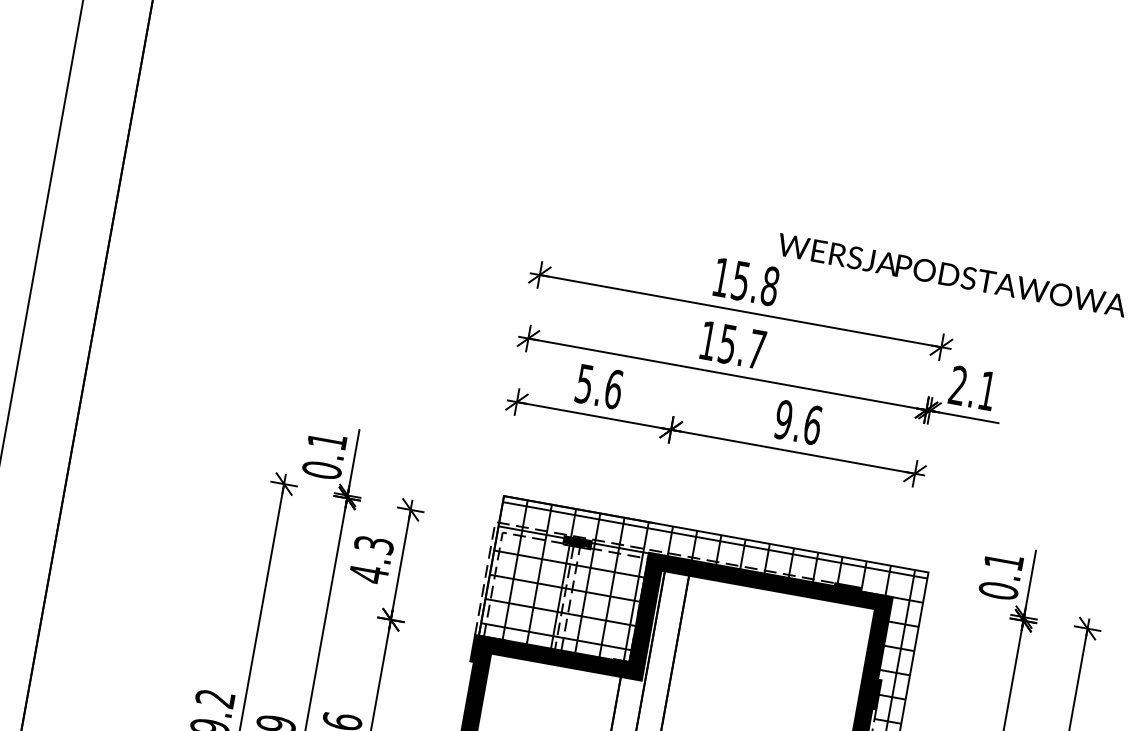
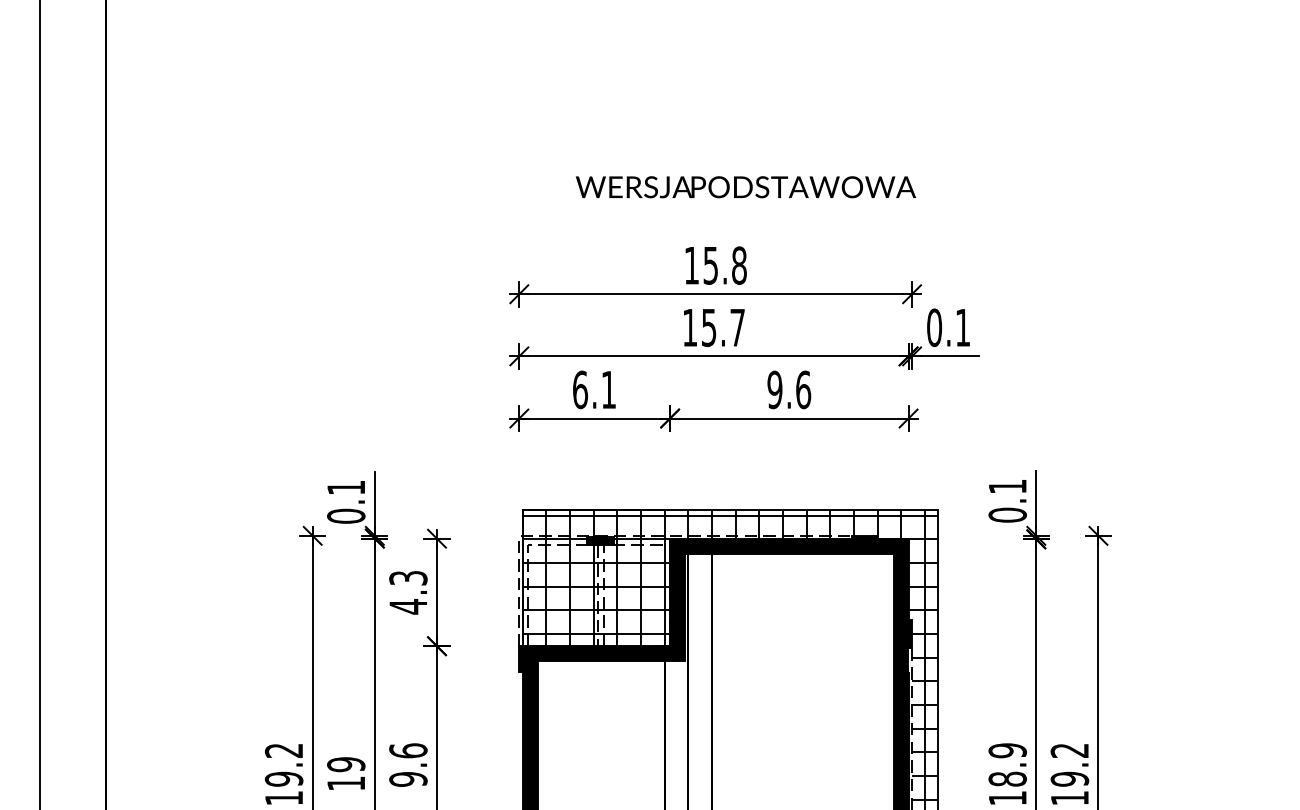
text: (951, 275) -> (745, 187), moved
text: (958, 385) -> (934, 327), 2.1 -> 0.1
text: (599, 386) -> (594, 389), 5.6 -> 6.1

